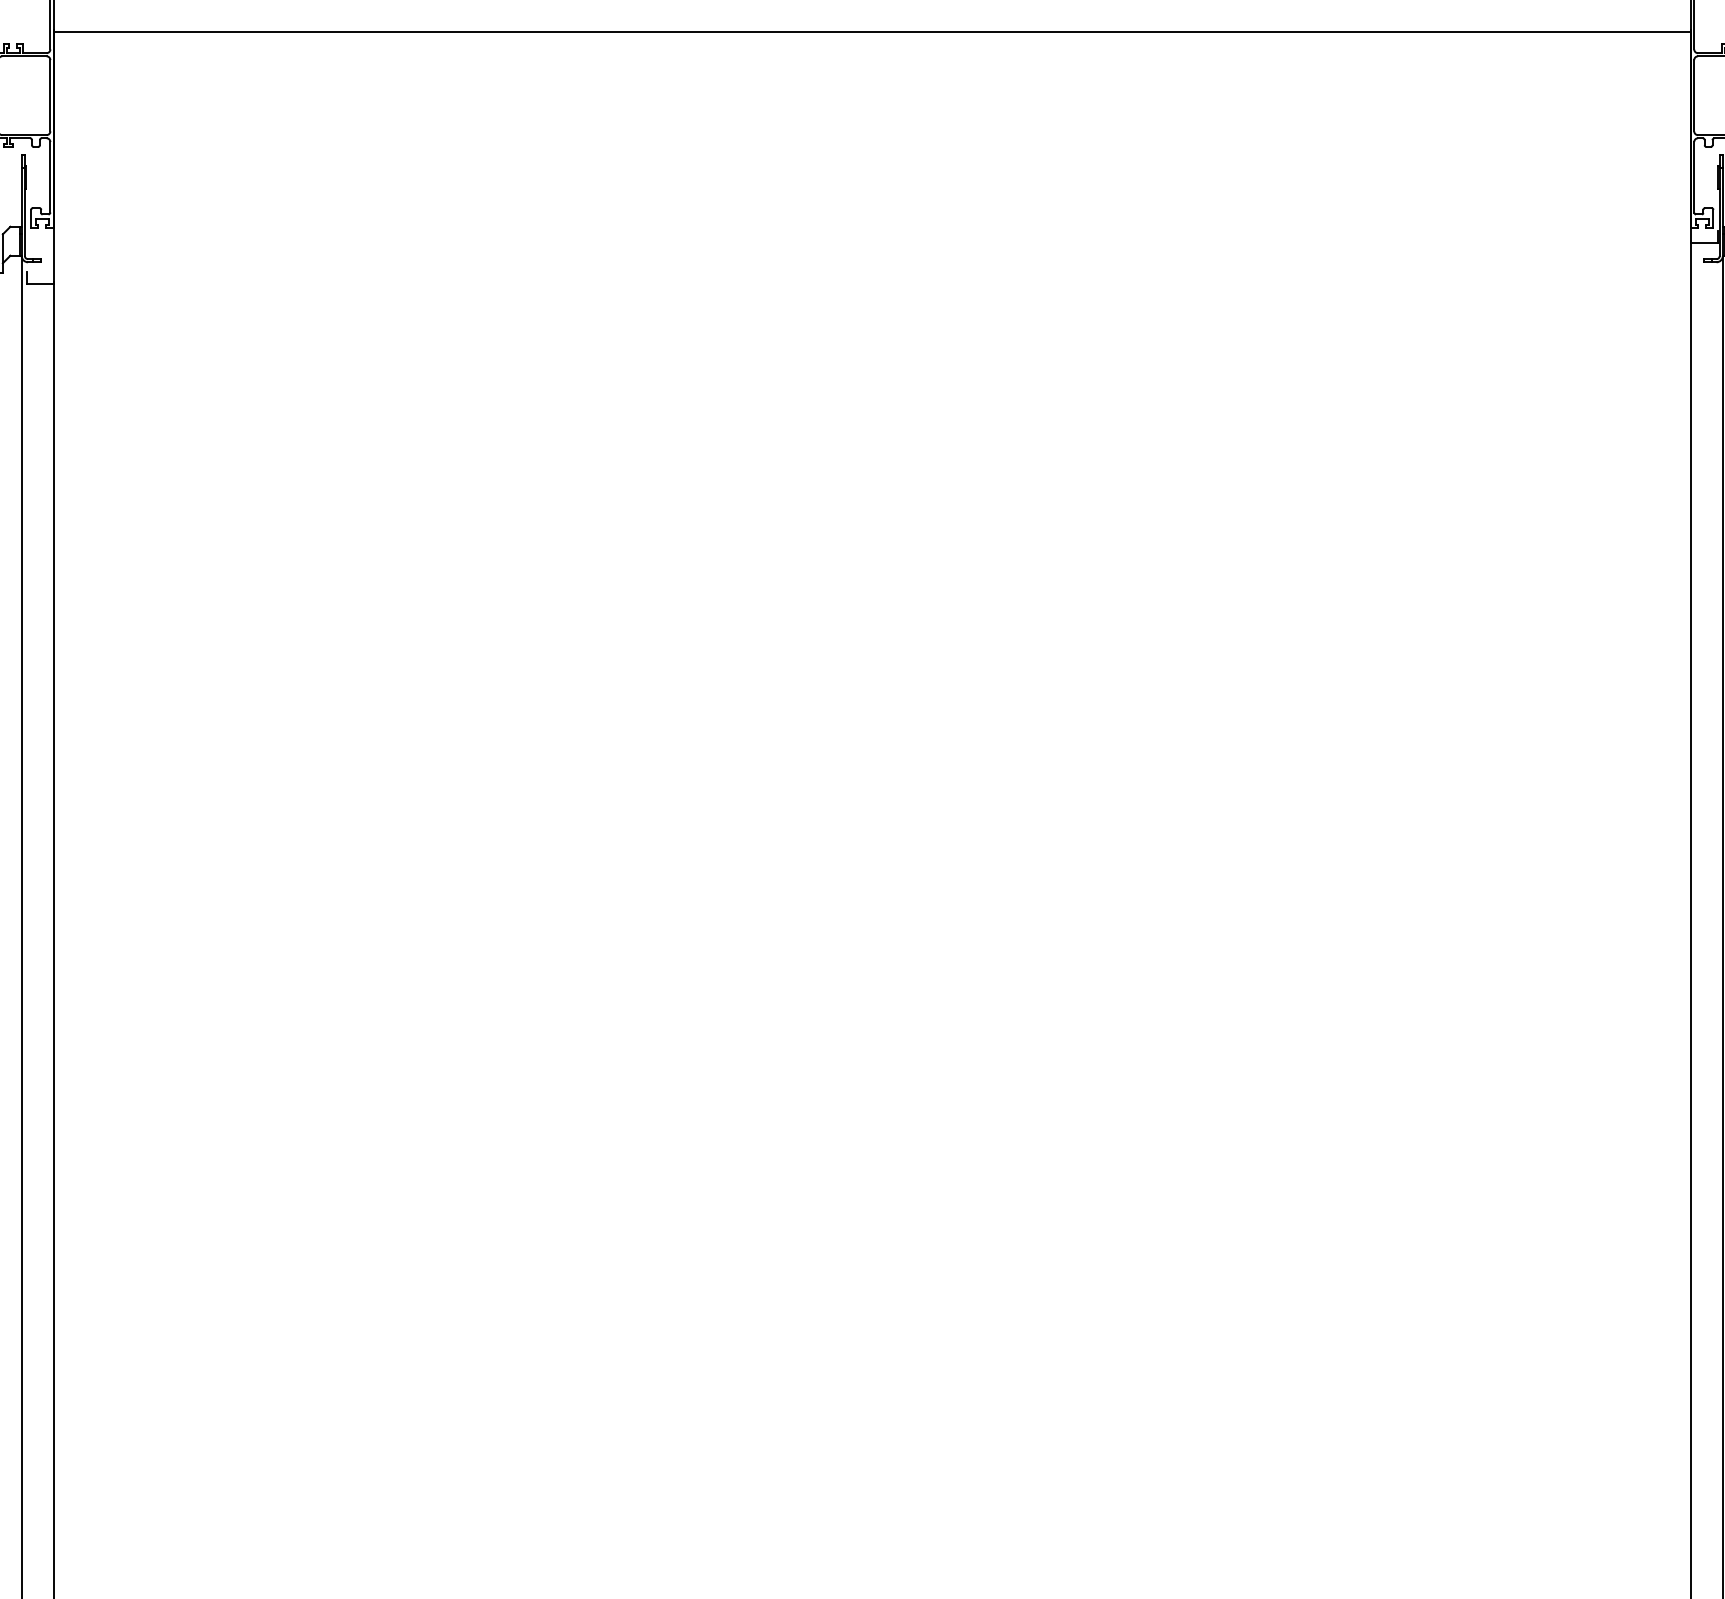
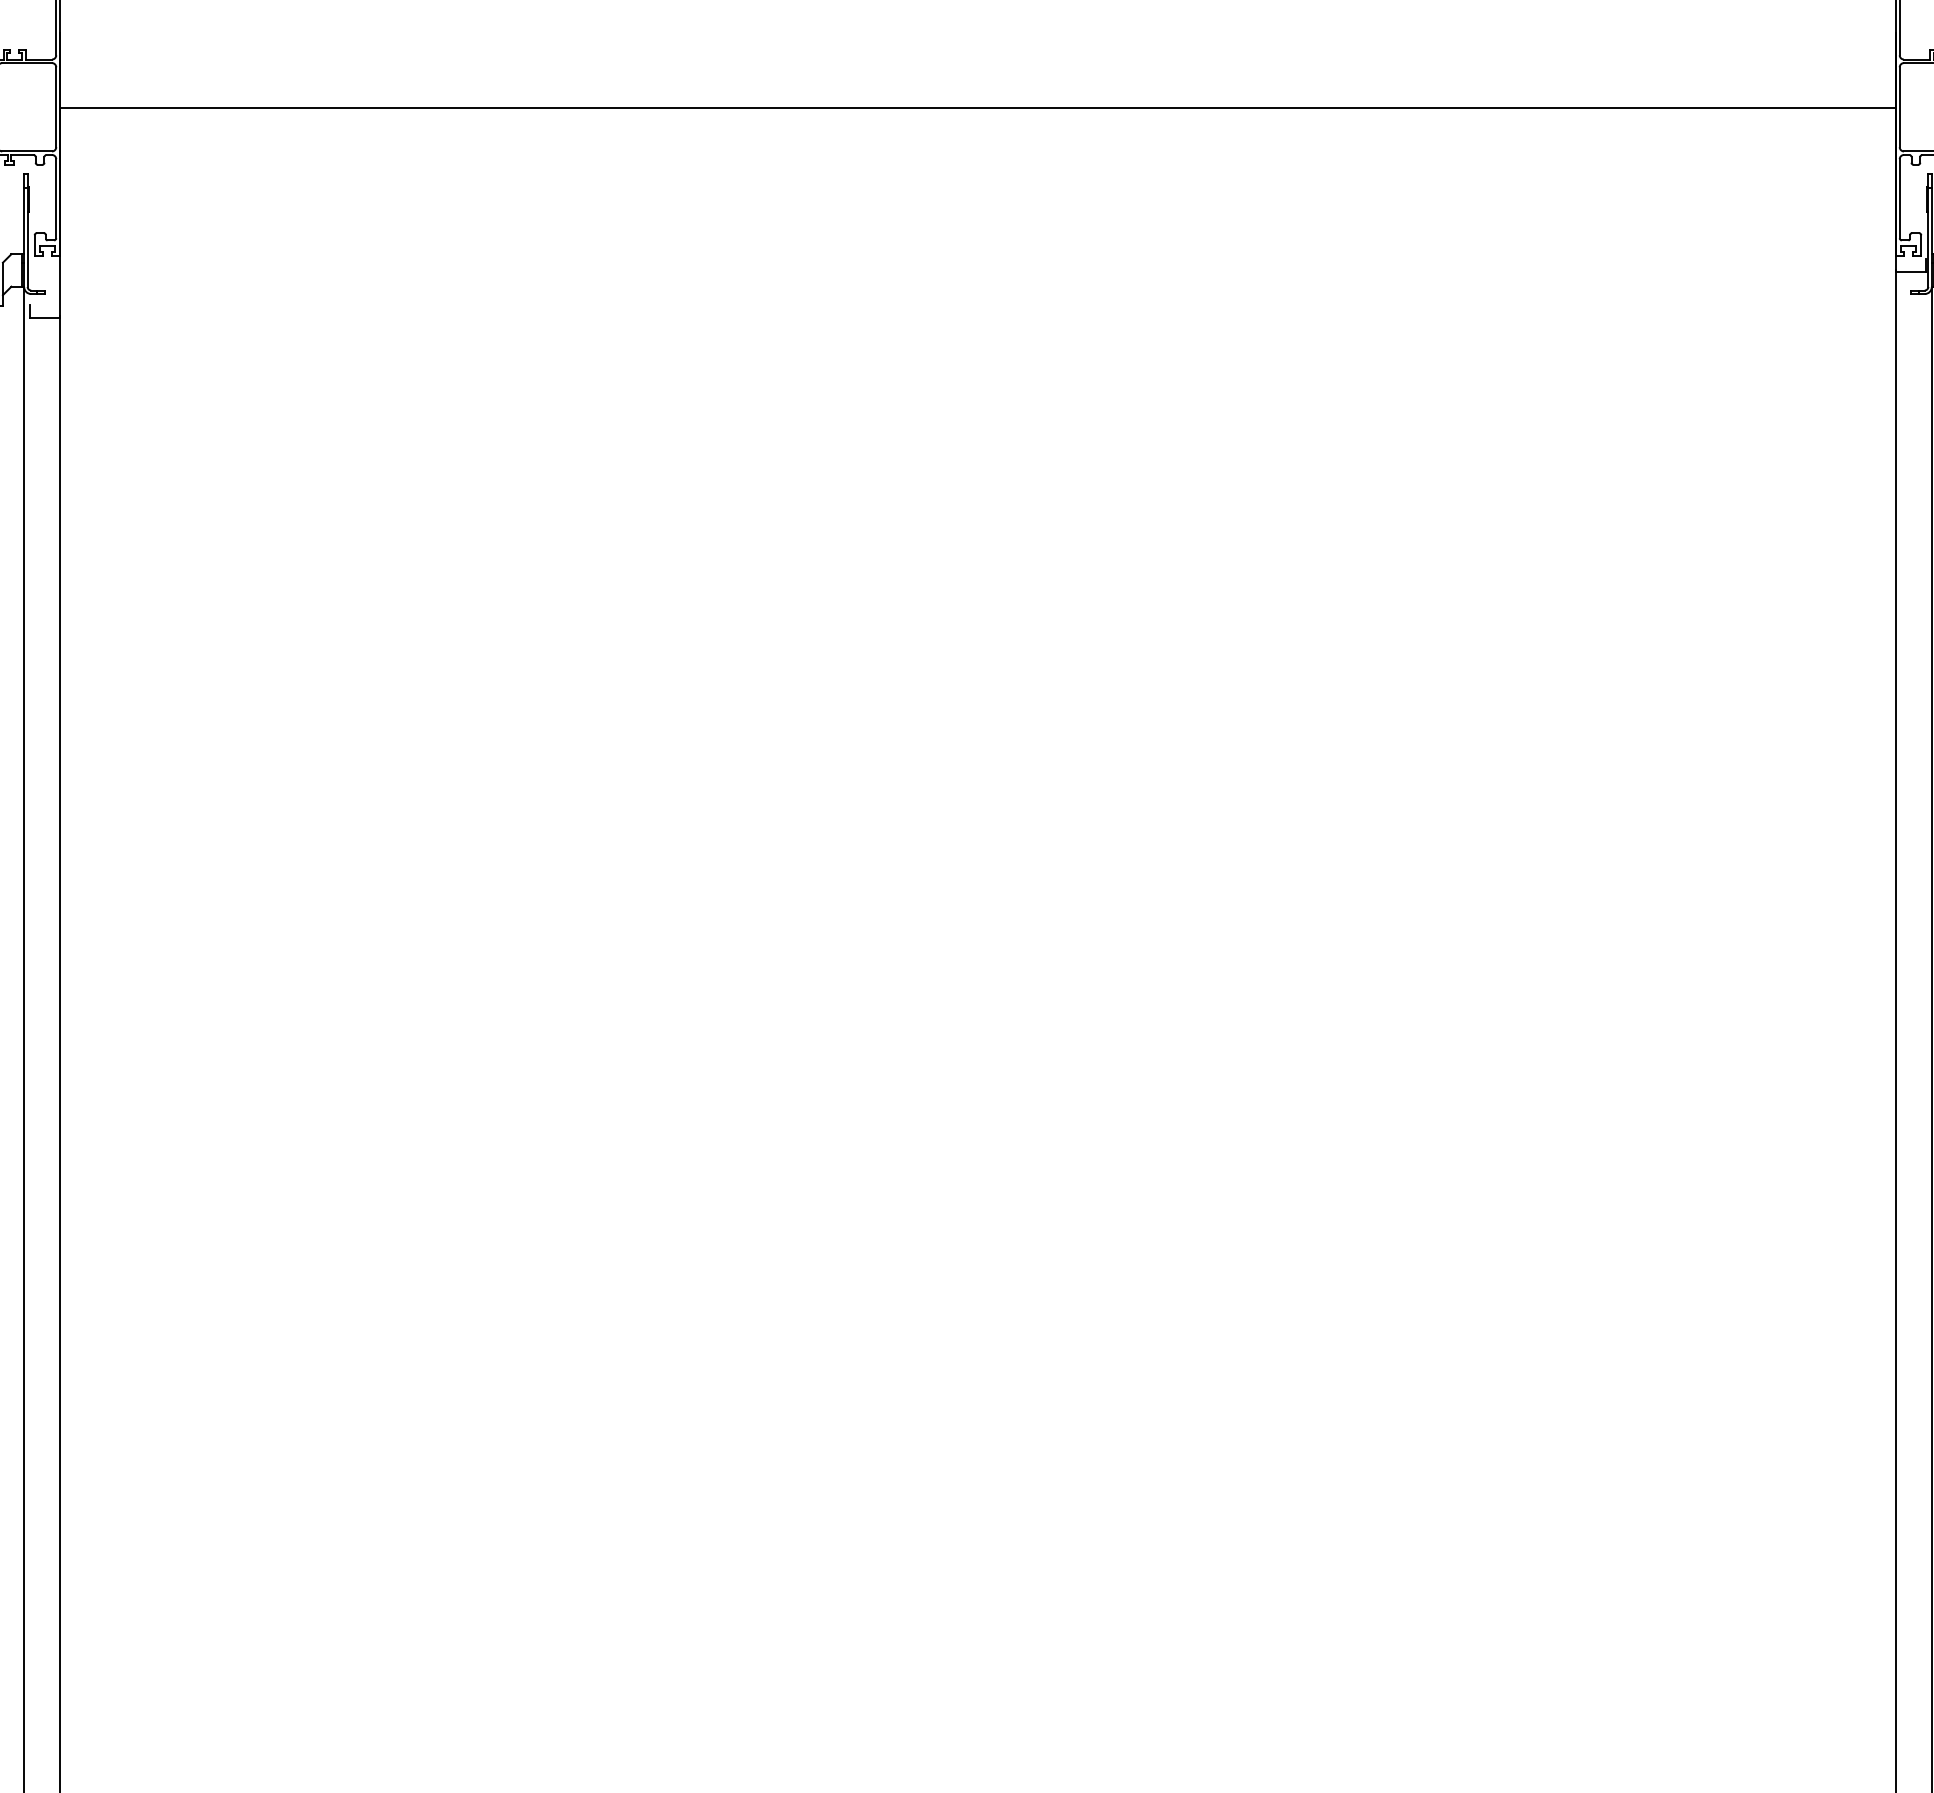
line: (871, 32) -> (977, 108), moved

